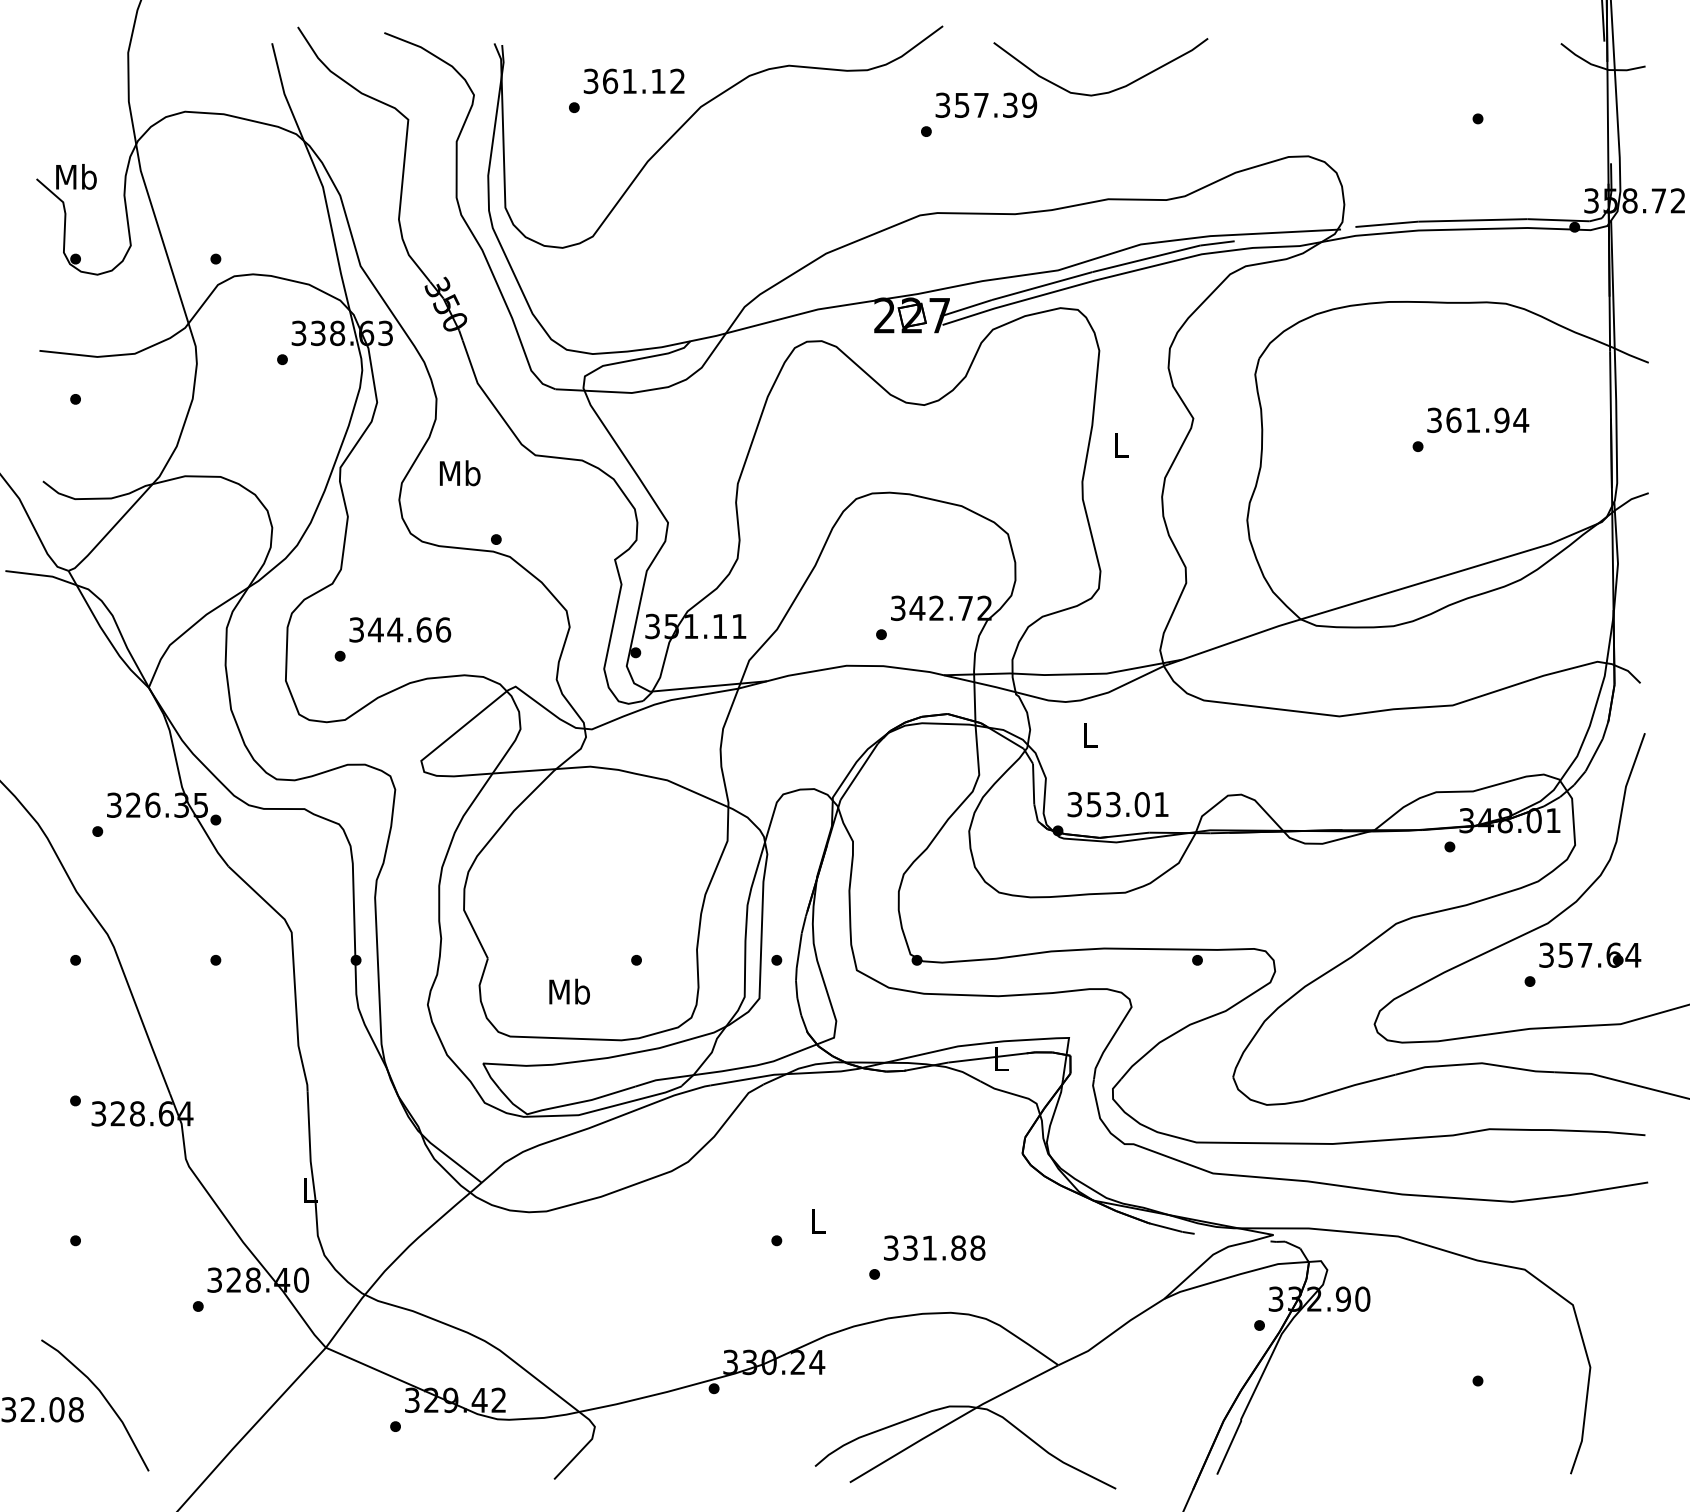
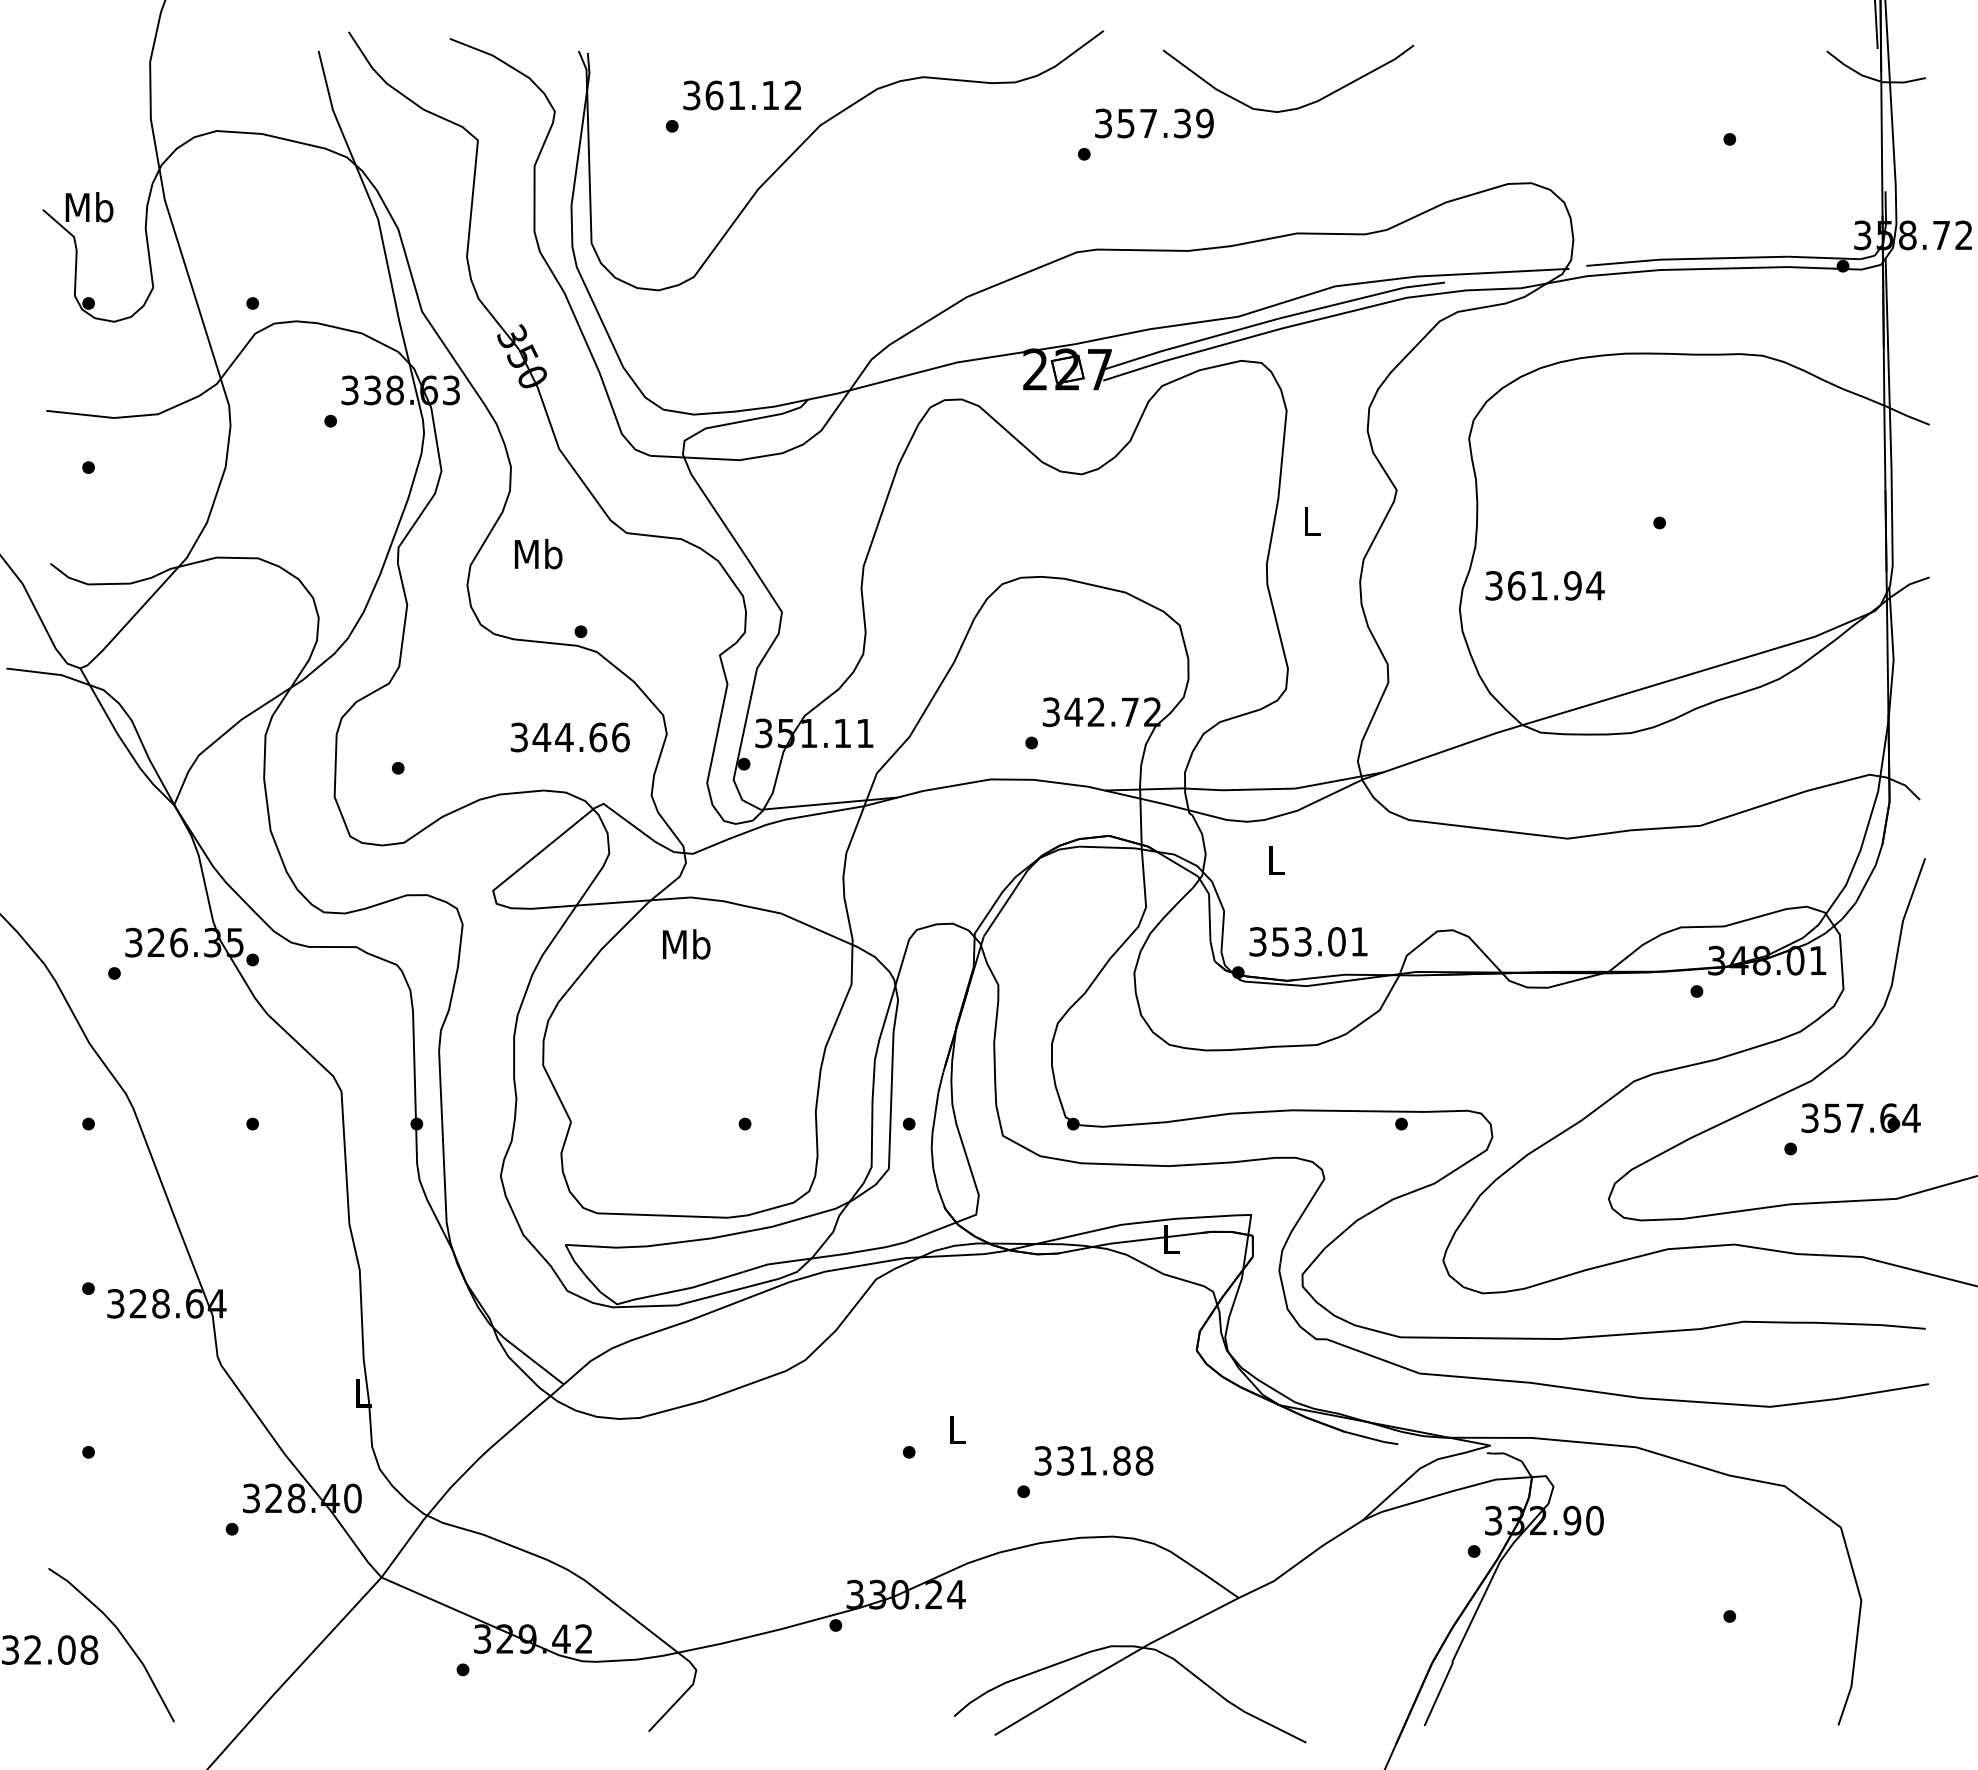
text: (1478, 419) -> (1545, 584), moved
text: (400, 629) -> (570, 736), moved
text: (569, 991) -> (686, 944), moved

